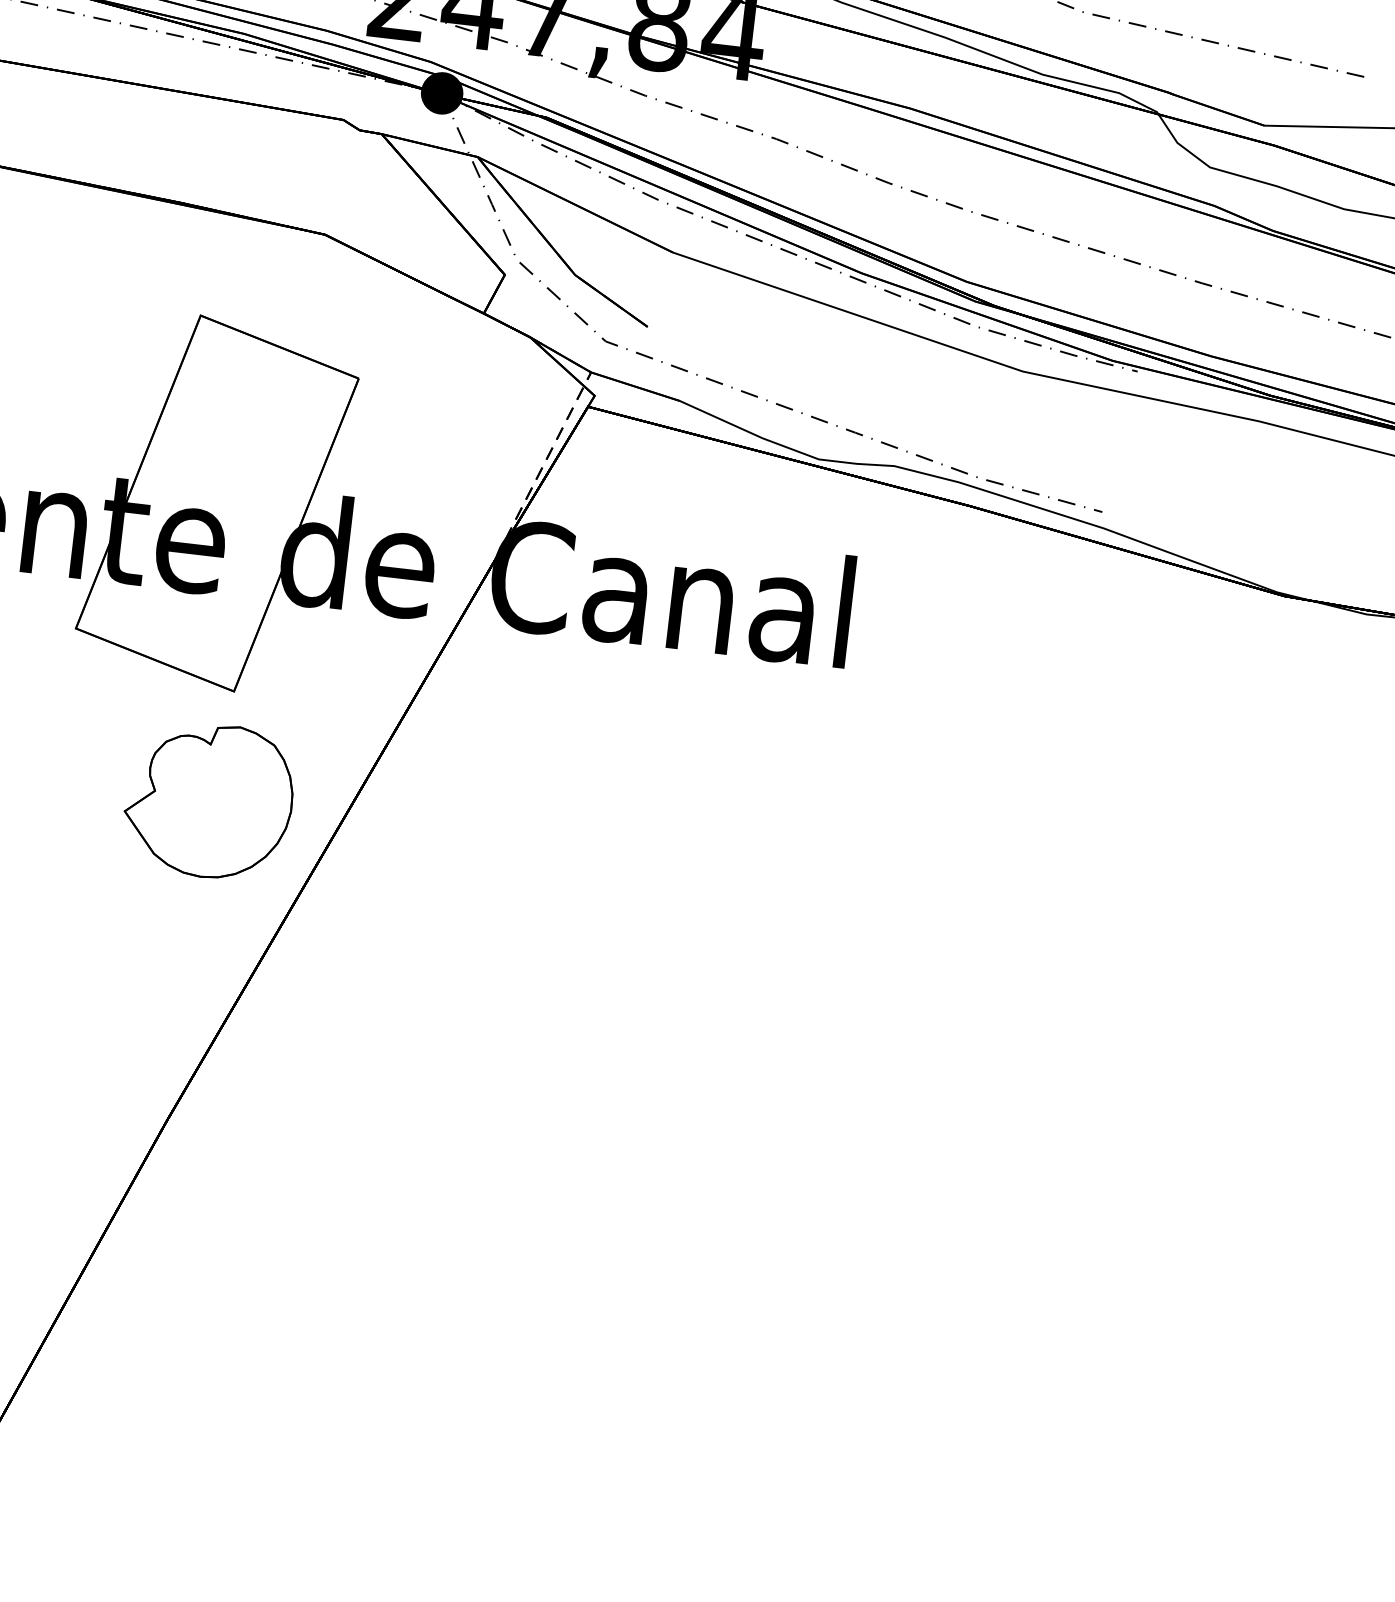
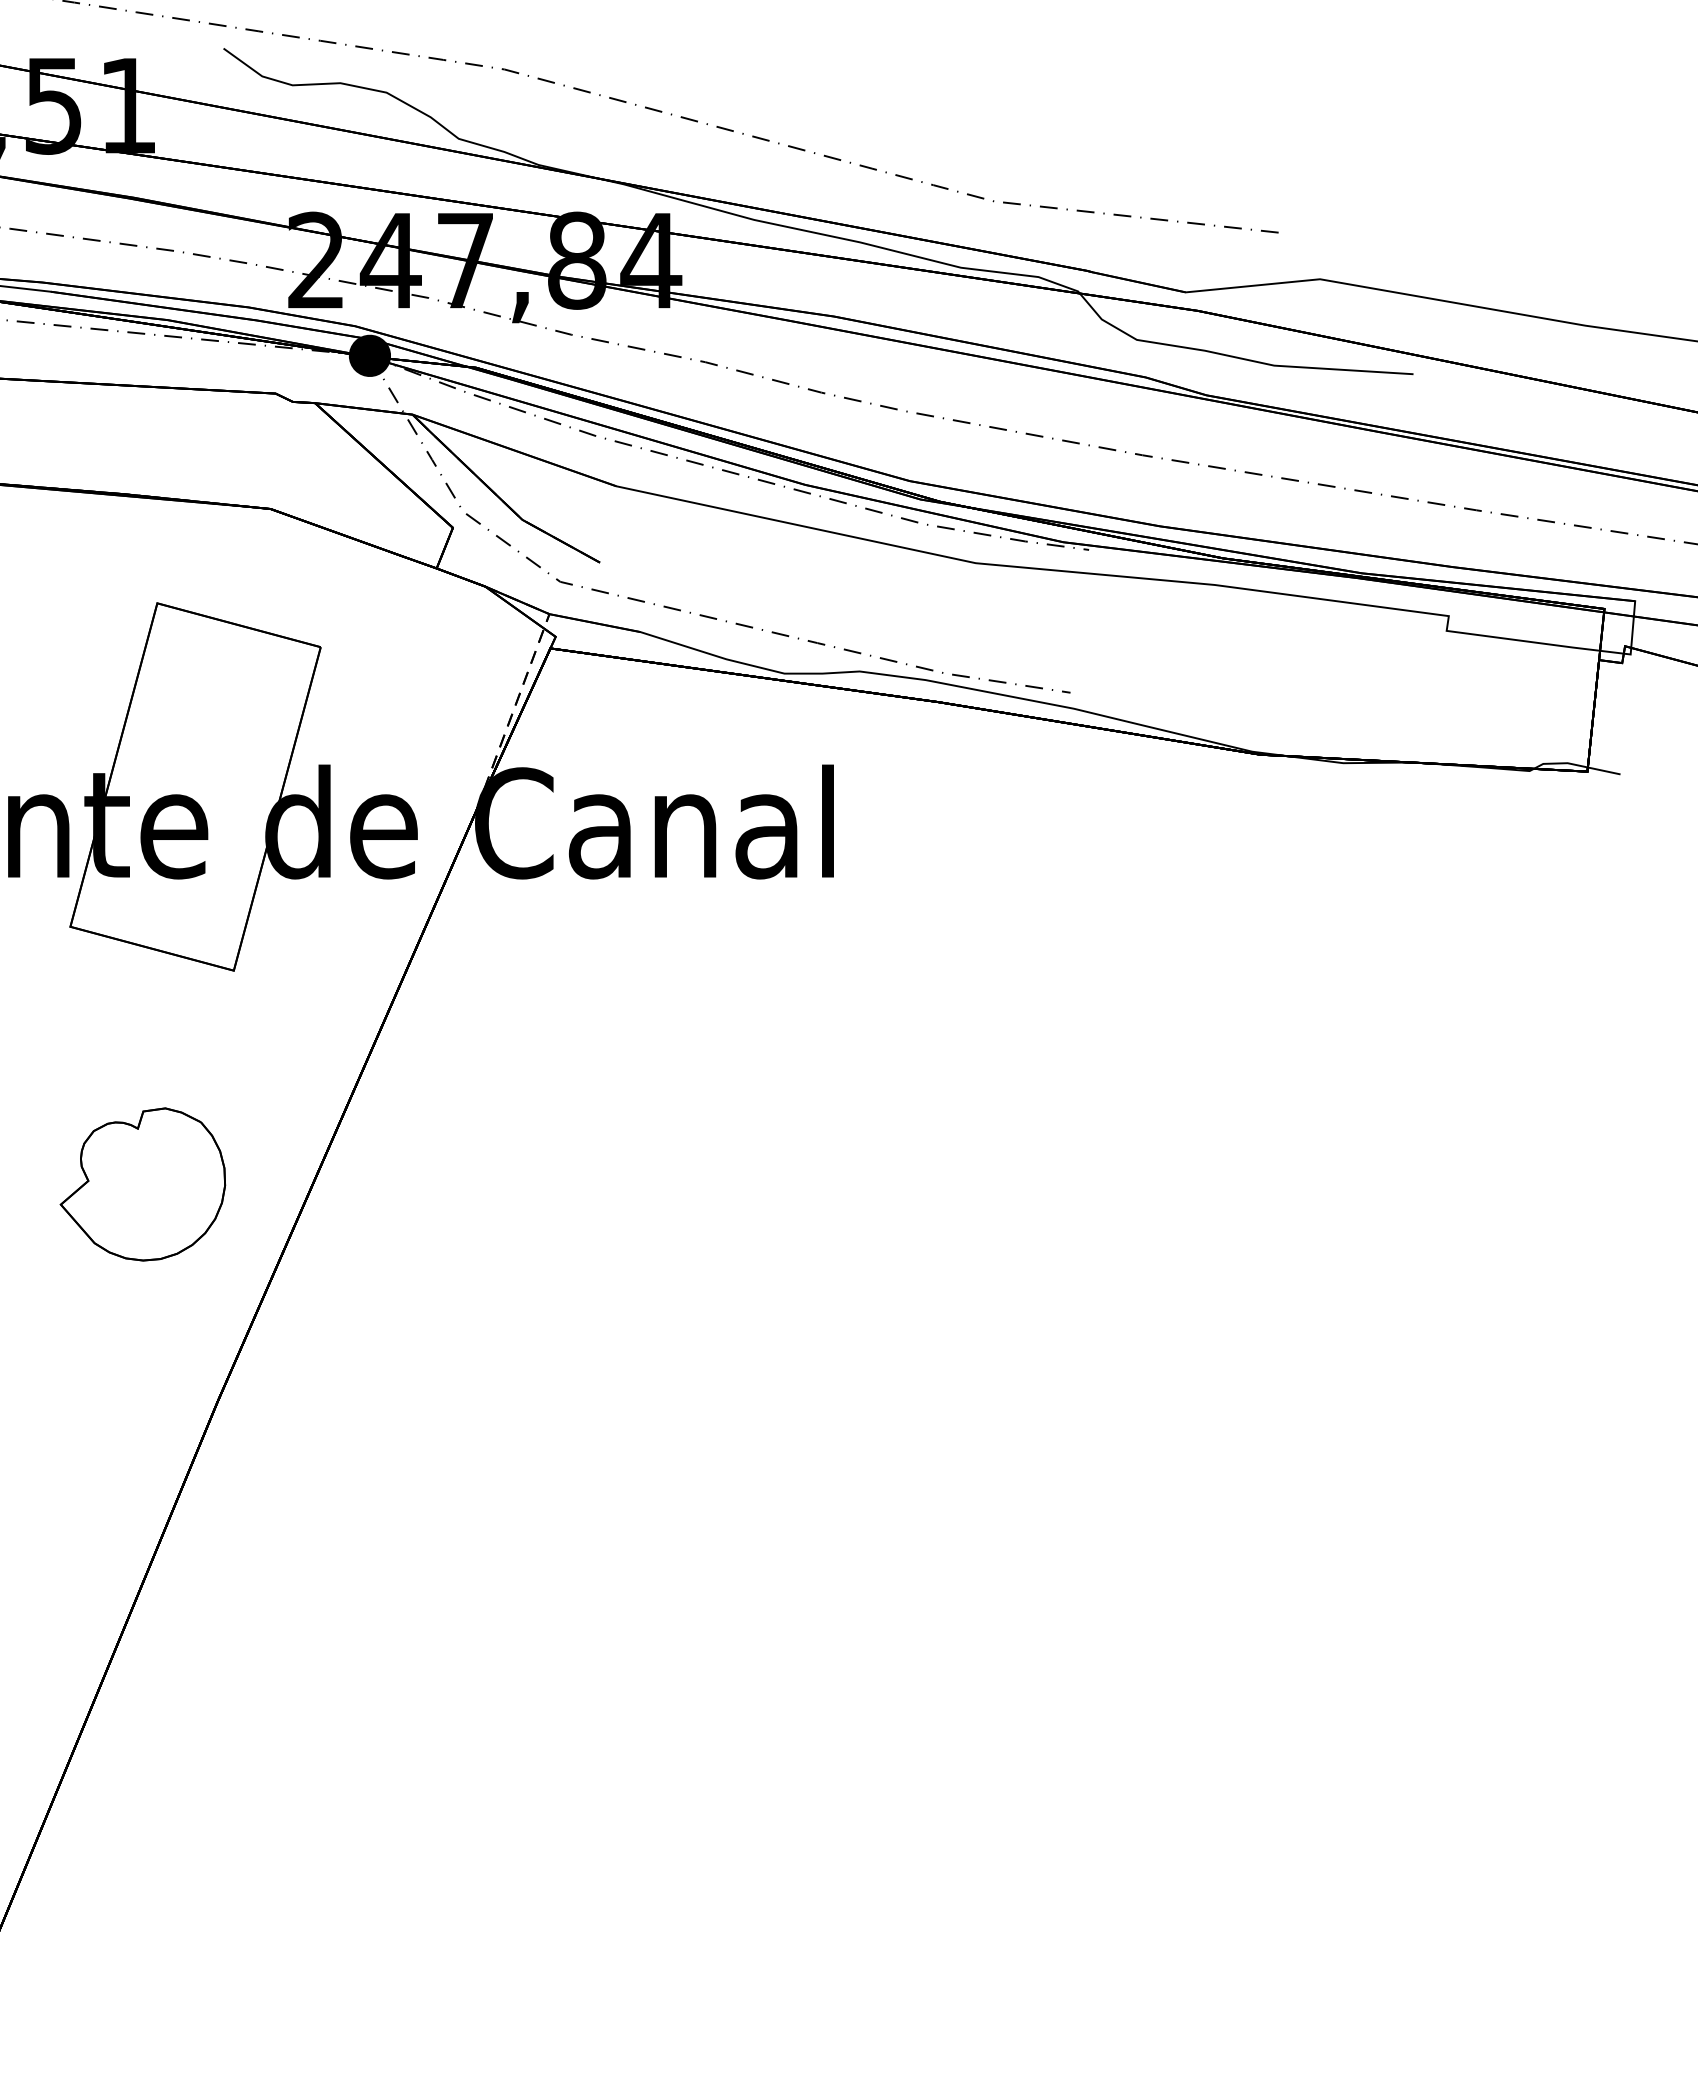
part: (208, 800) -> (142, 1184), moved

